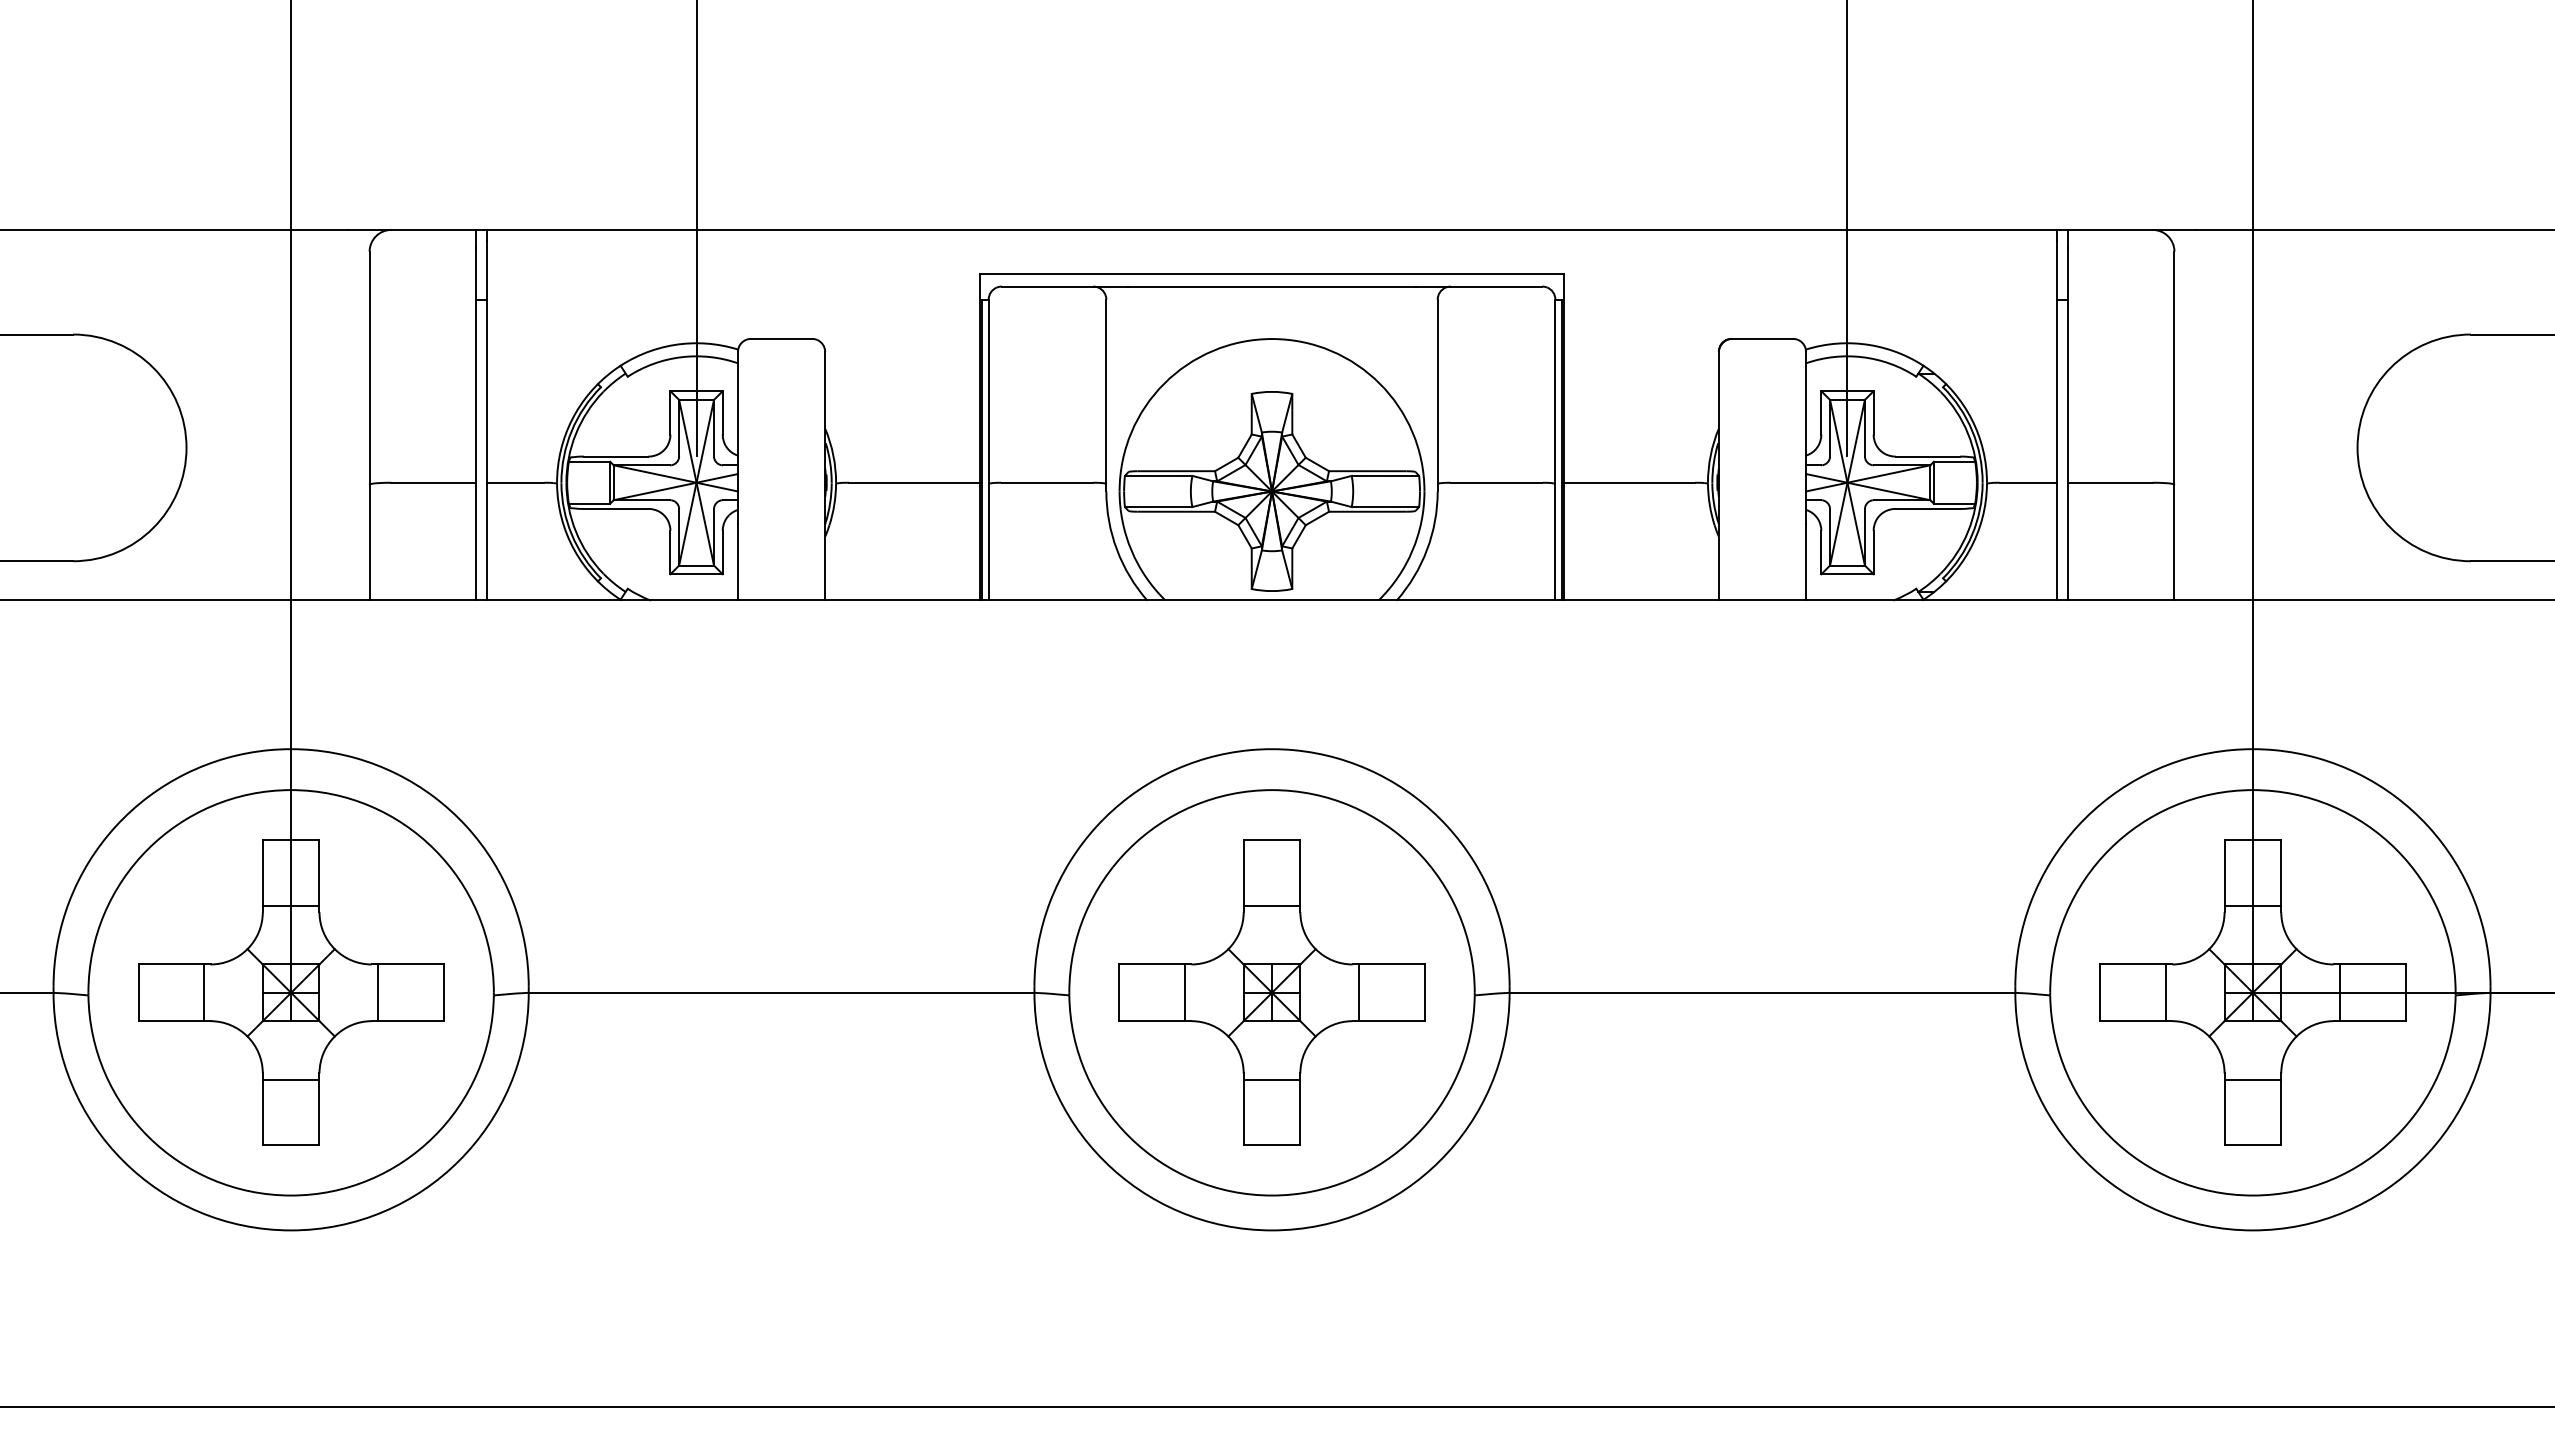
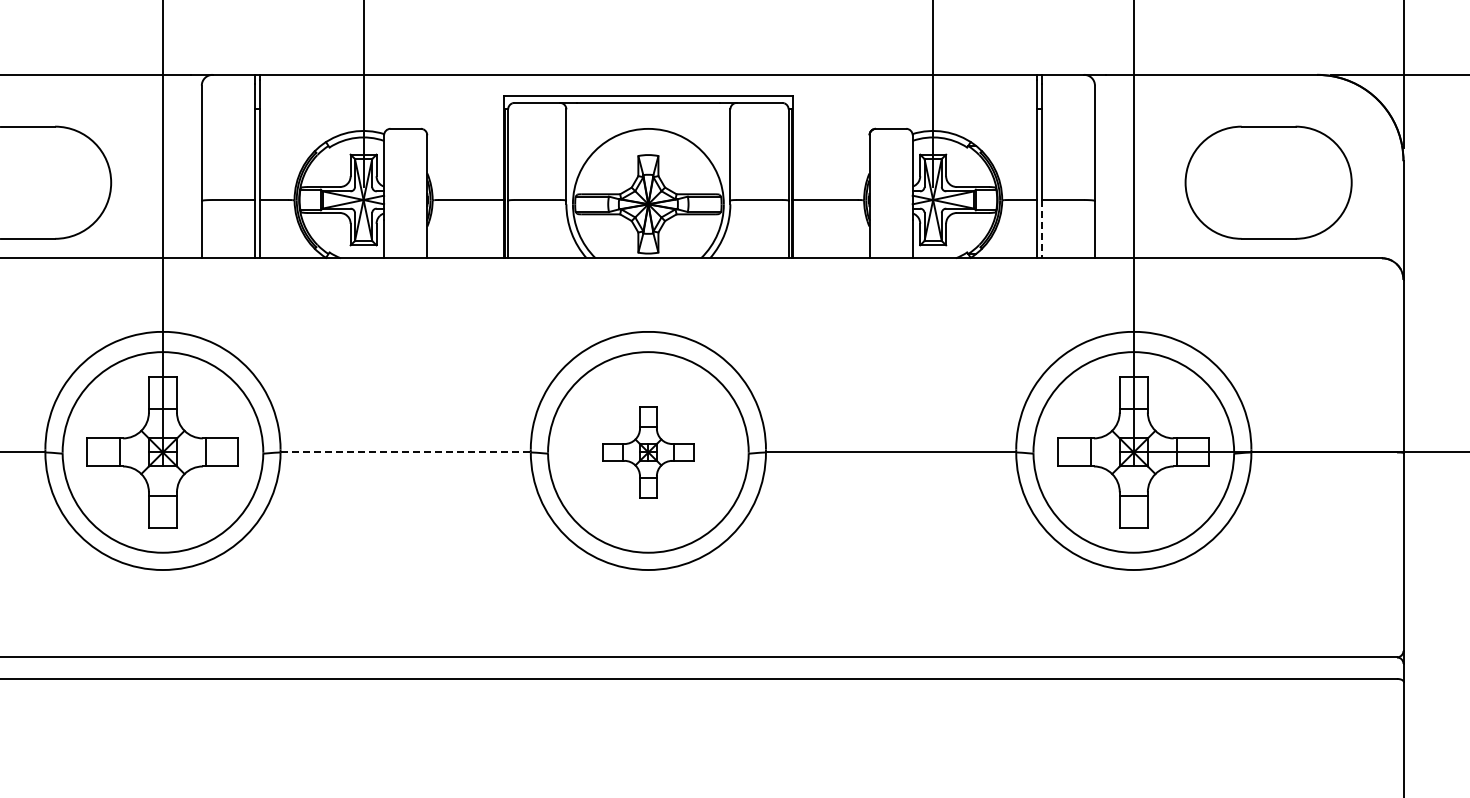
line: (2068, 542) -> (1042, 229), solid -> dashed
line: (783, 992) -> (406, 452), solid -> dashed
part: (1272, 992) -> (648, 452), size x0.6

